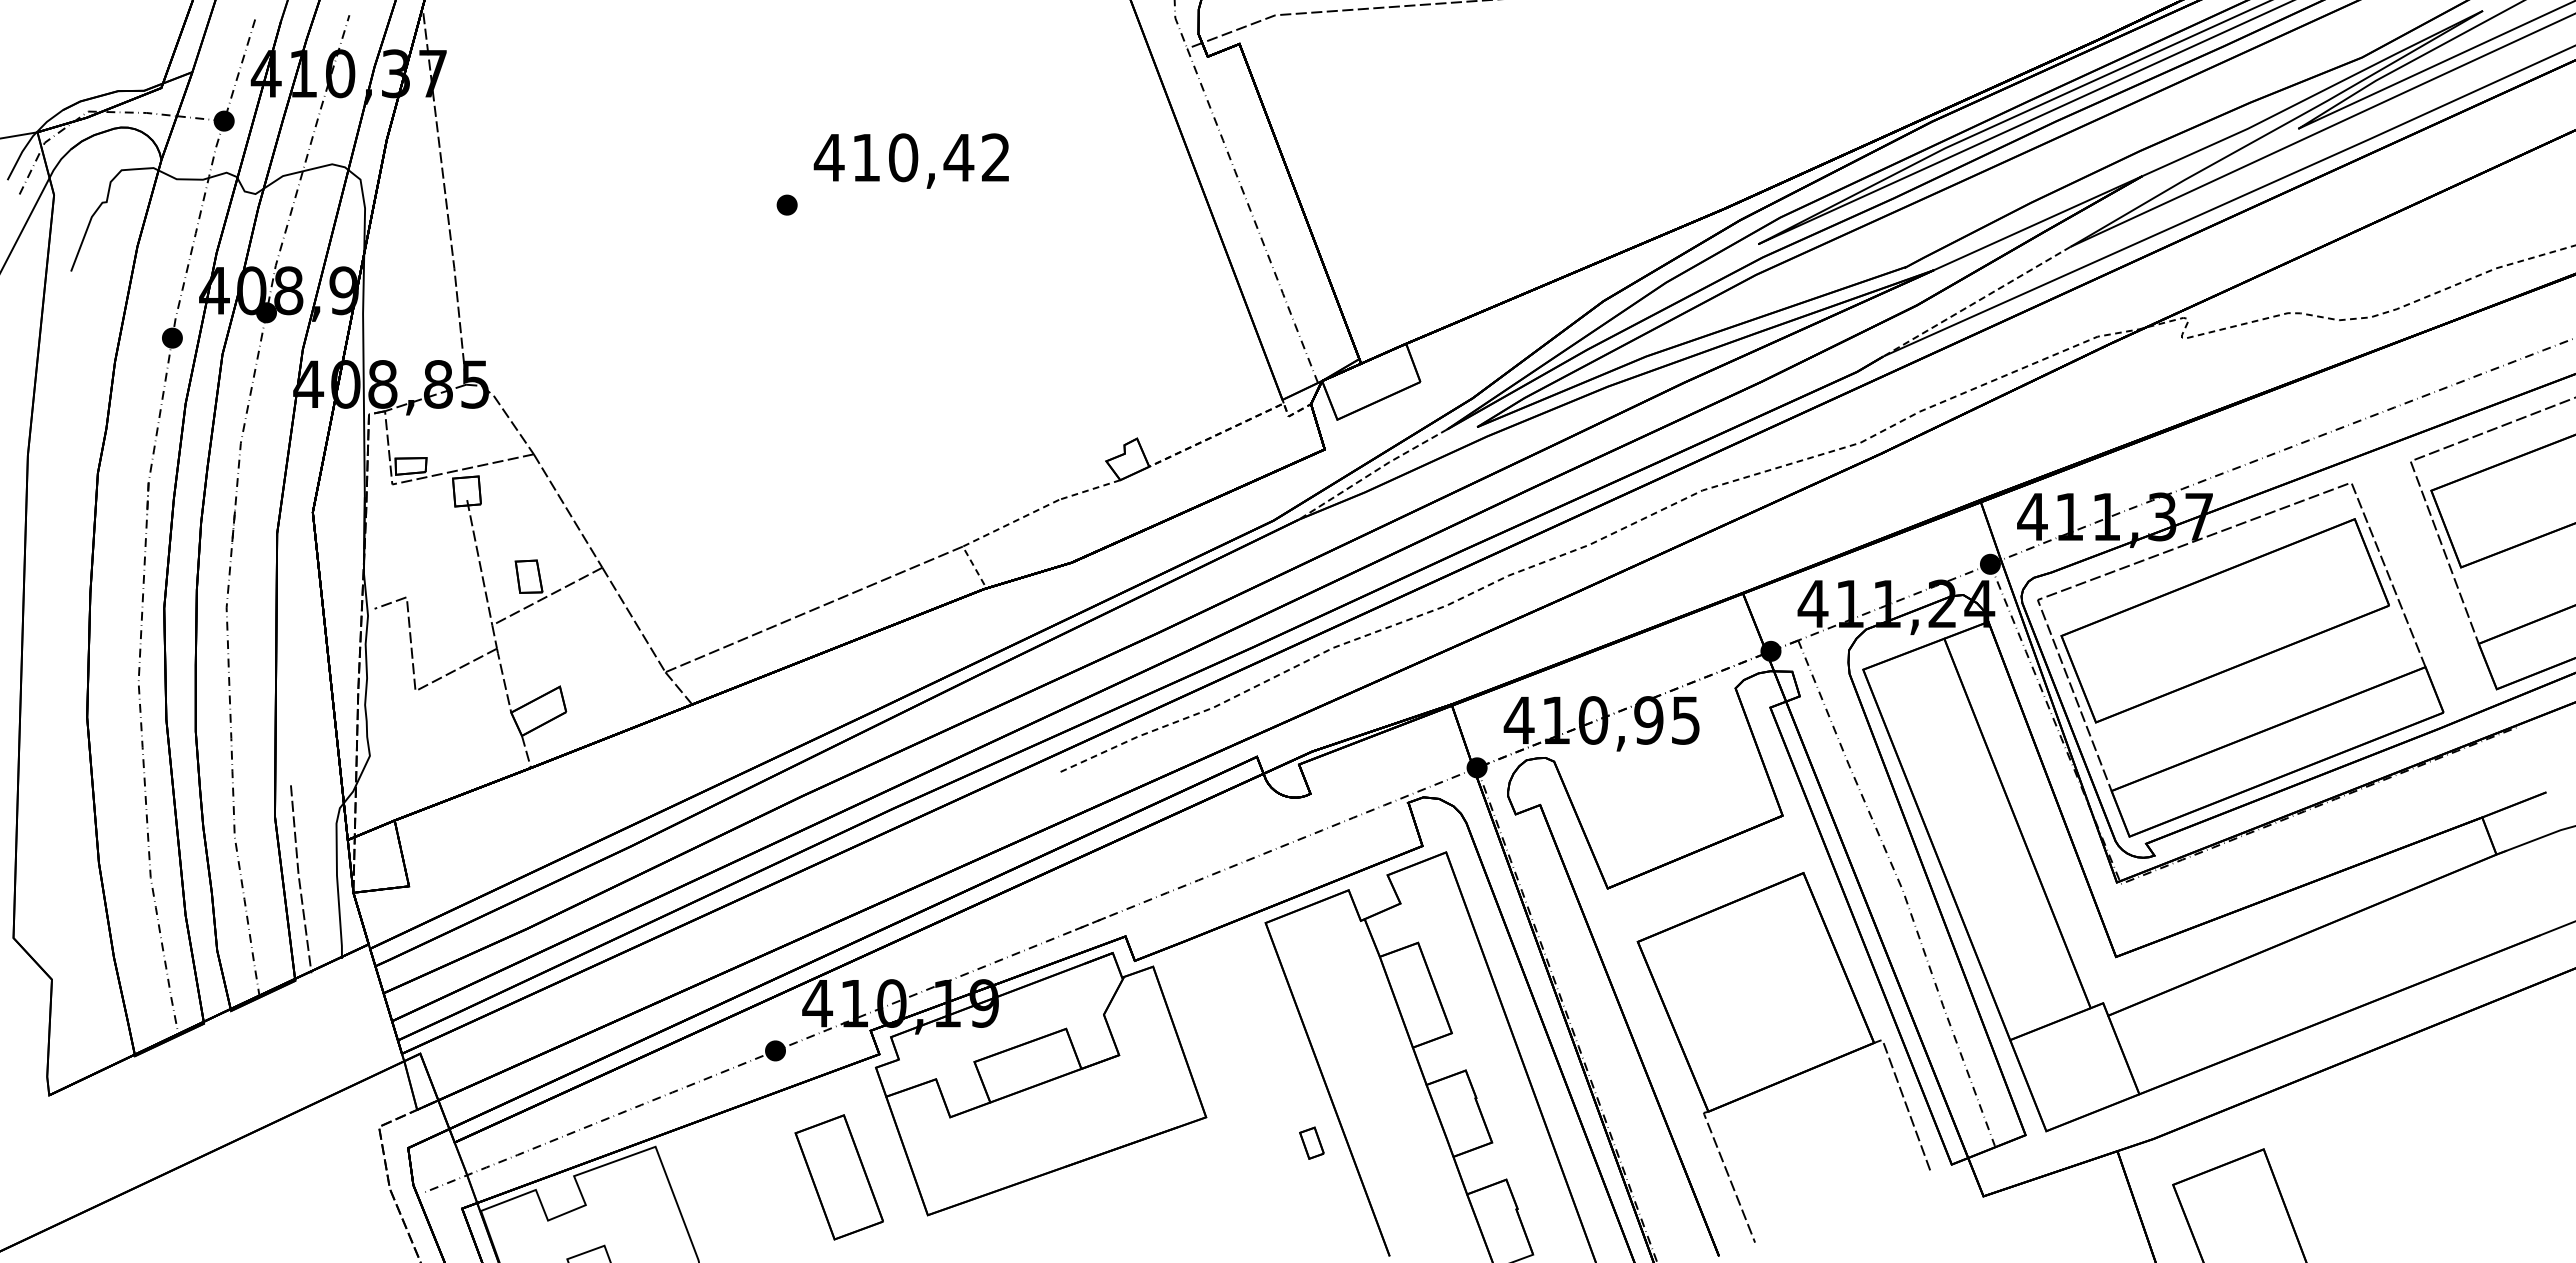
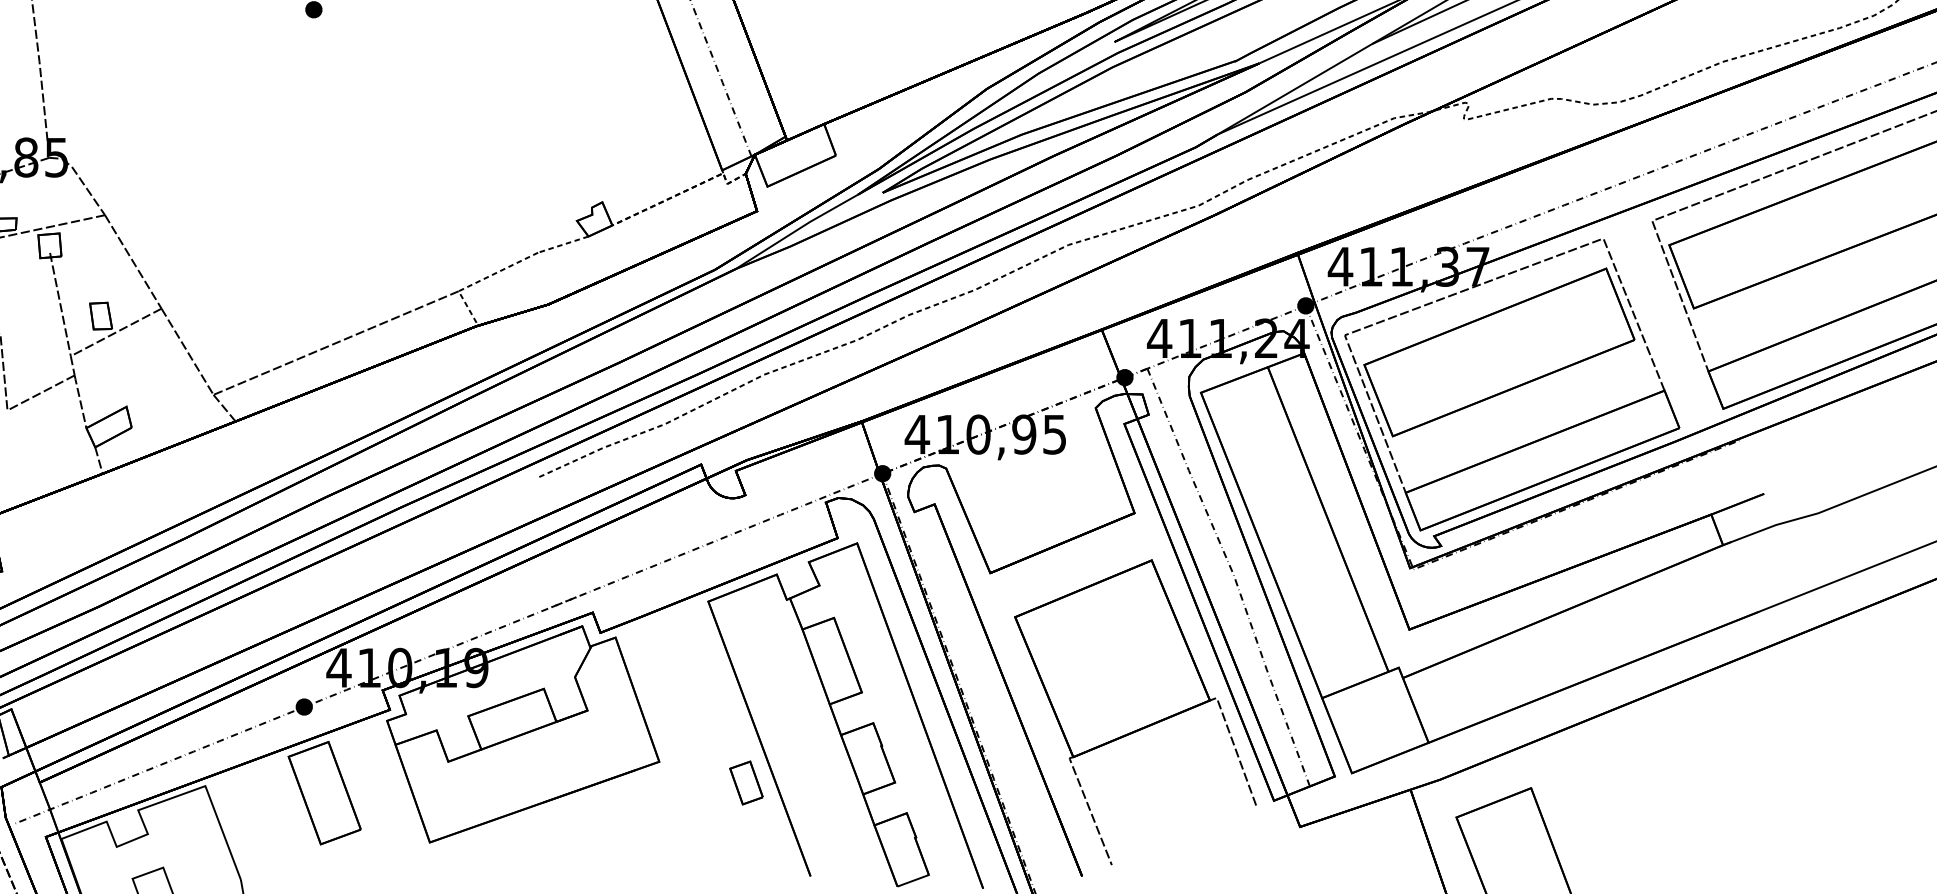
line: (1976, 301) -> (1294, 89), dashed -> solid
line: (1372, 473) -> (796, 231), dashed -> solid
part: (1311, 1143) -> (746, 783), size x1.67
part: (838, 1177) -> (324, 793), moved

